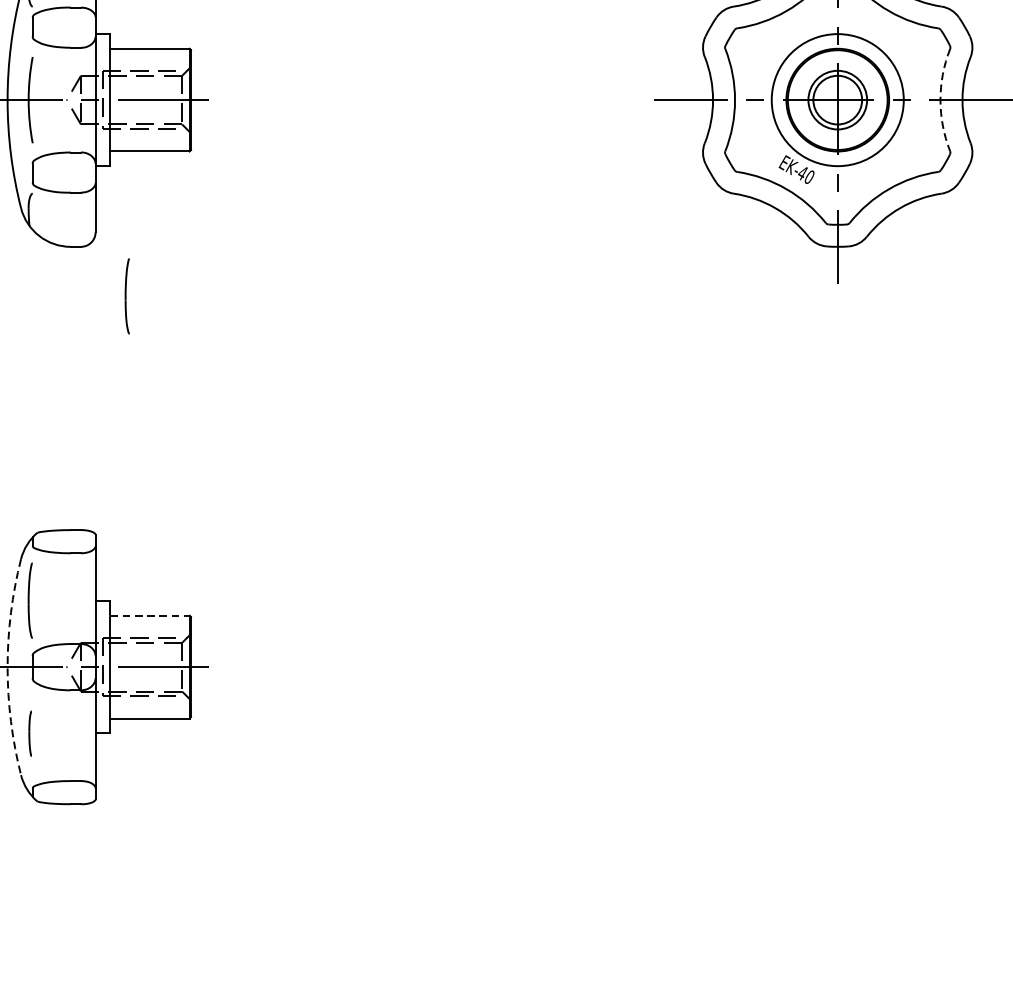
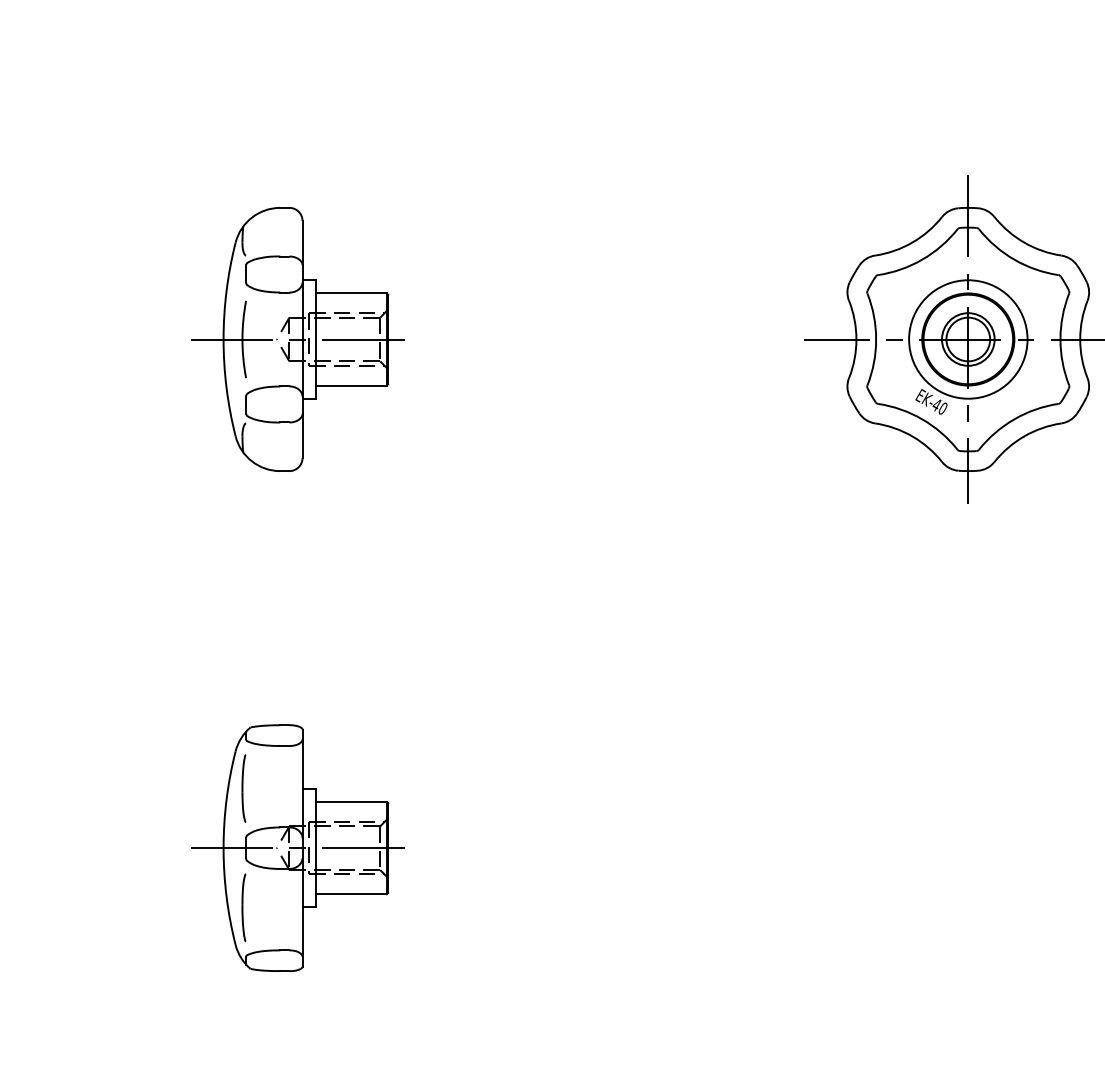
arc: (940, 100) -> (1060, 339), dashed -> solid
part: (126, 296) -> (330, 515), removed
line: (150, 616) -> (351, 802), dashed -> solid
arc: (7, 667) -> (223, 848), dashed -> solid
part: (29, 733) -> (243, 907), size x1.67

